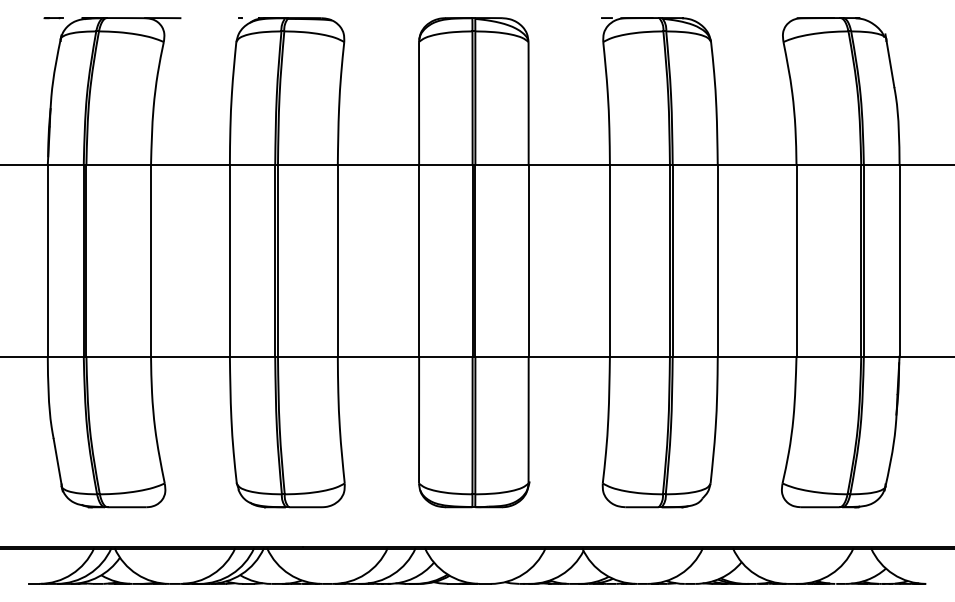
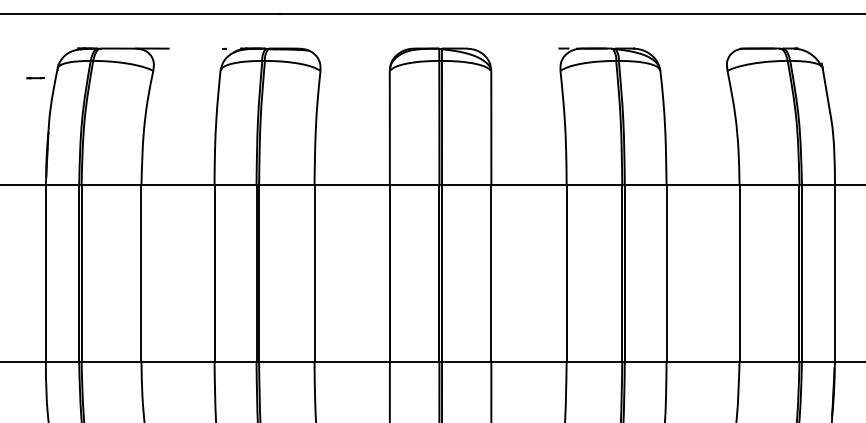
line: (53, 18) -> (35, 78), moved

